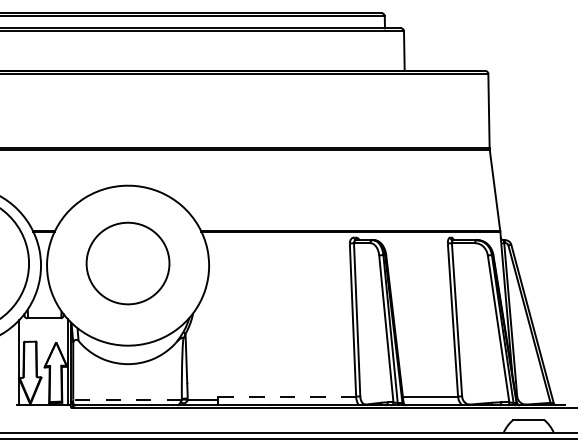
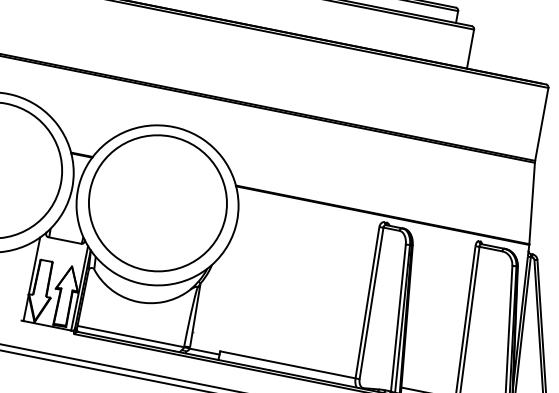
part: (127, 263) -> (157, 203), size x1.67
line: (287, 396) -> (288, 364), dashed -> solid
line: (127, 399) -> (130, 336), dashed -> solid

